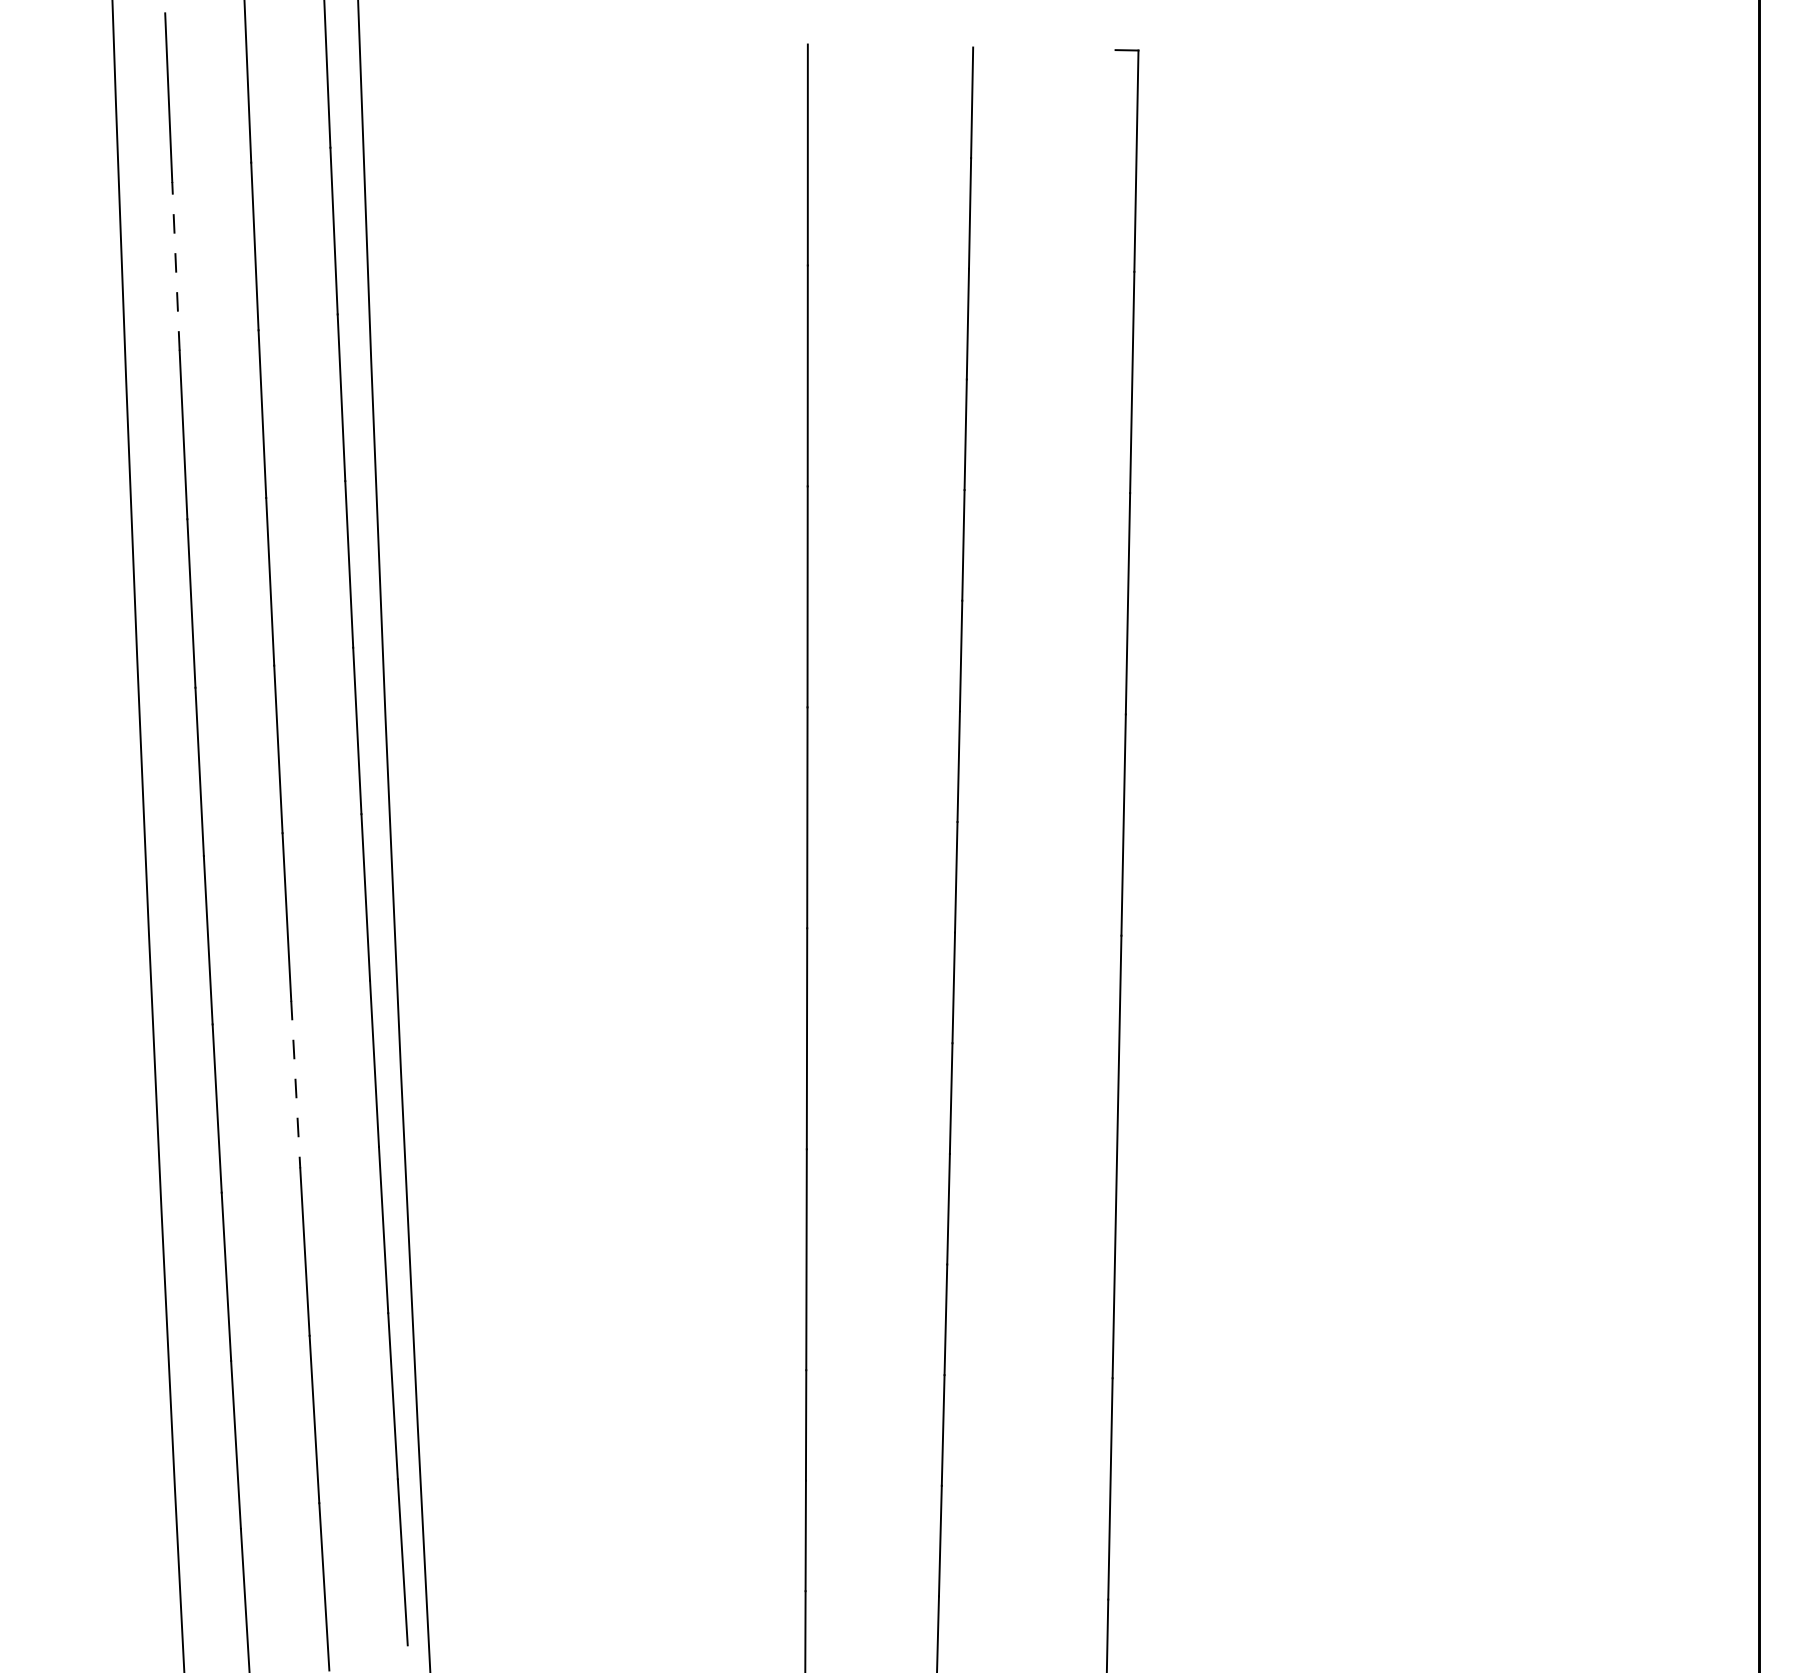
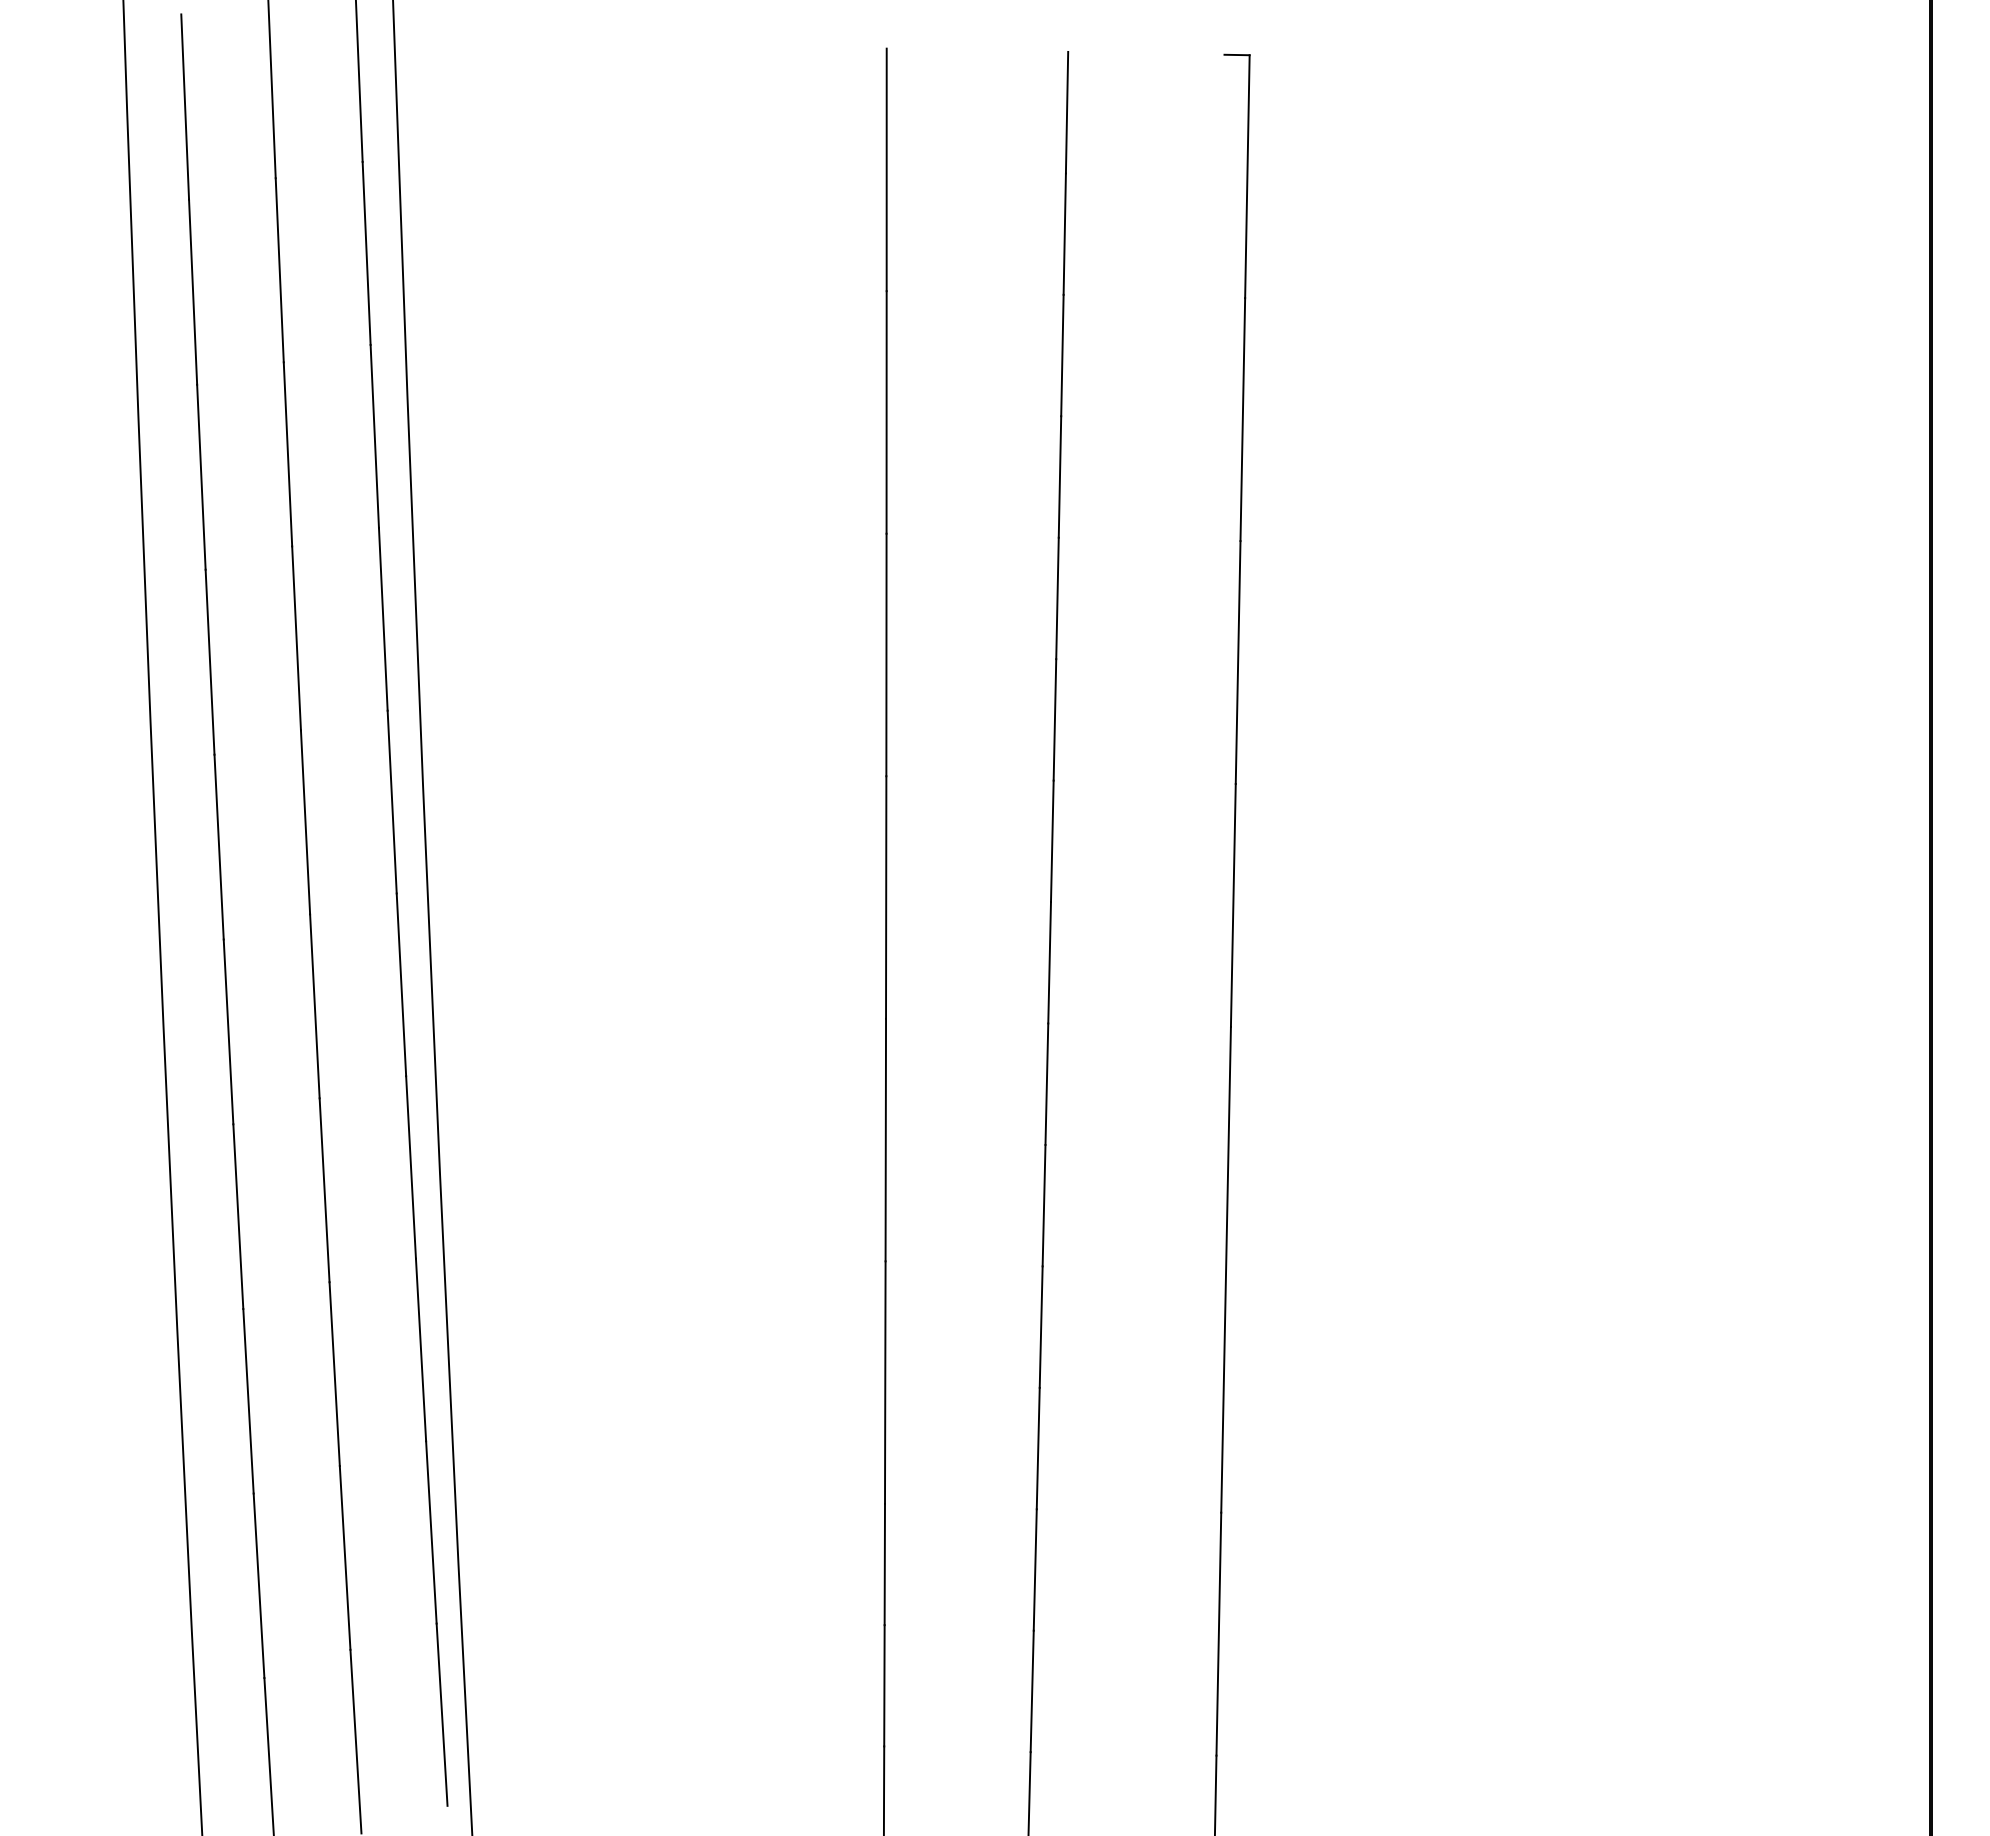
line: (176, 266) -> (193, 292), dashed -> solid
line: (295, 1084) -> (324, 1190), dashed -> solid

